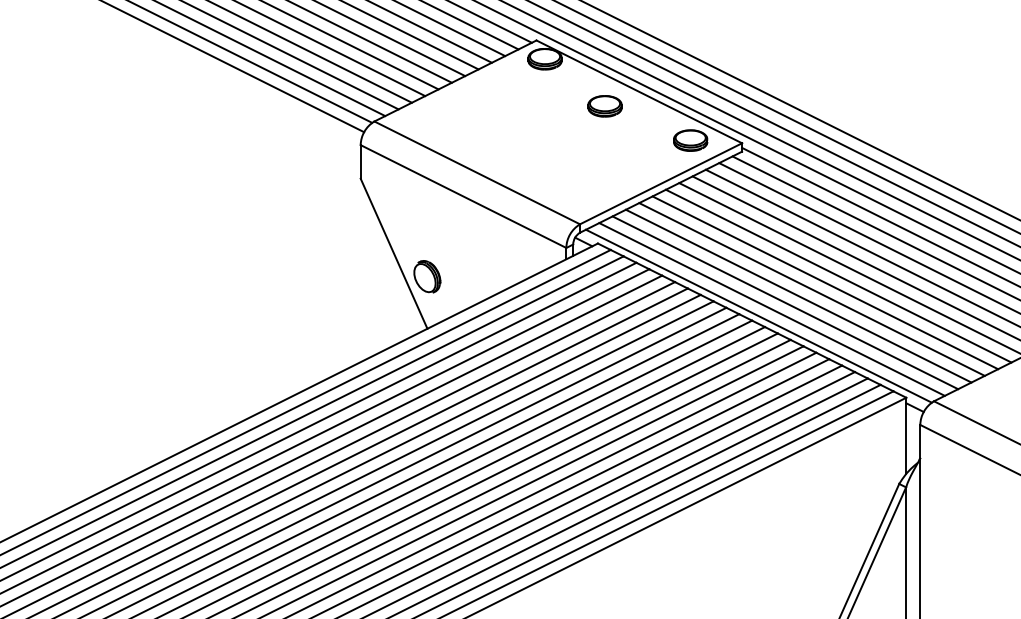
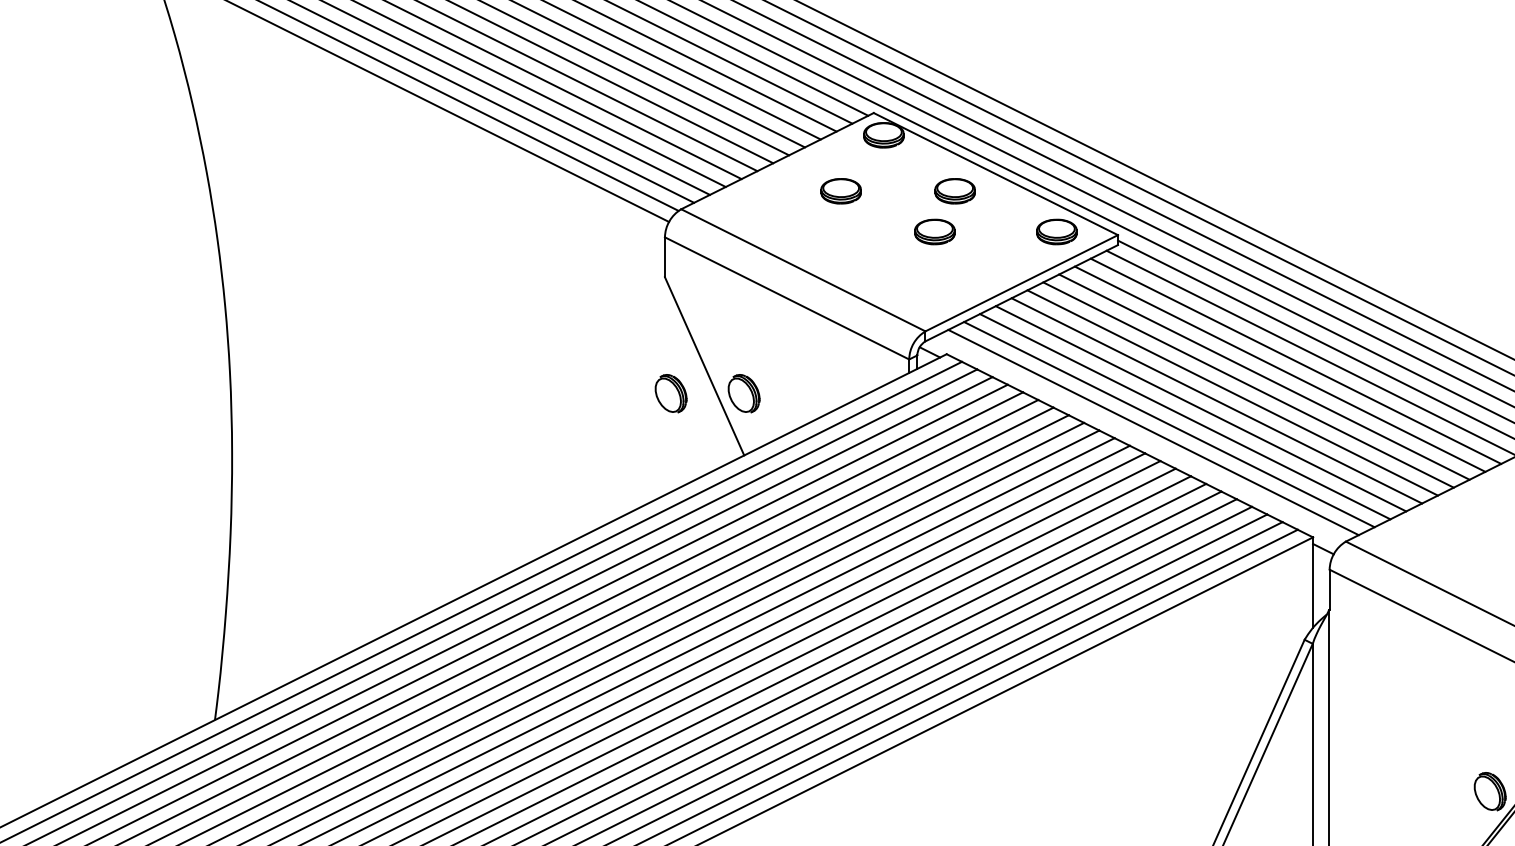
part: (508, 106) -> (840, 191), added
part: (587, 140) -> (934, 231), added
part: (365, 276) -> (670, 393), added
line: (758, 316) -> (1137, 440), removed

